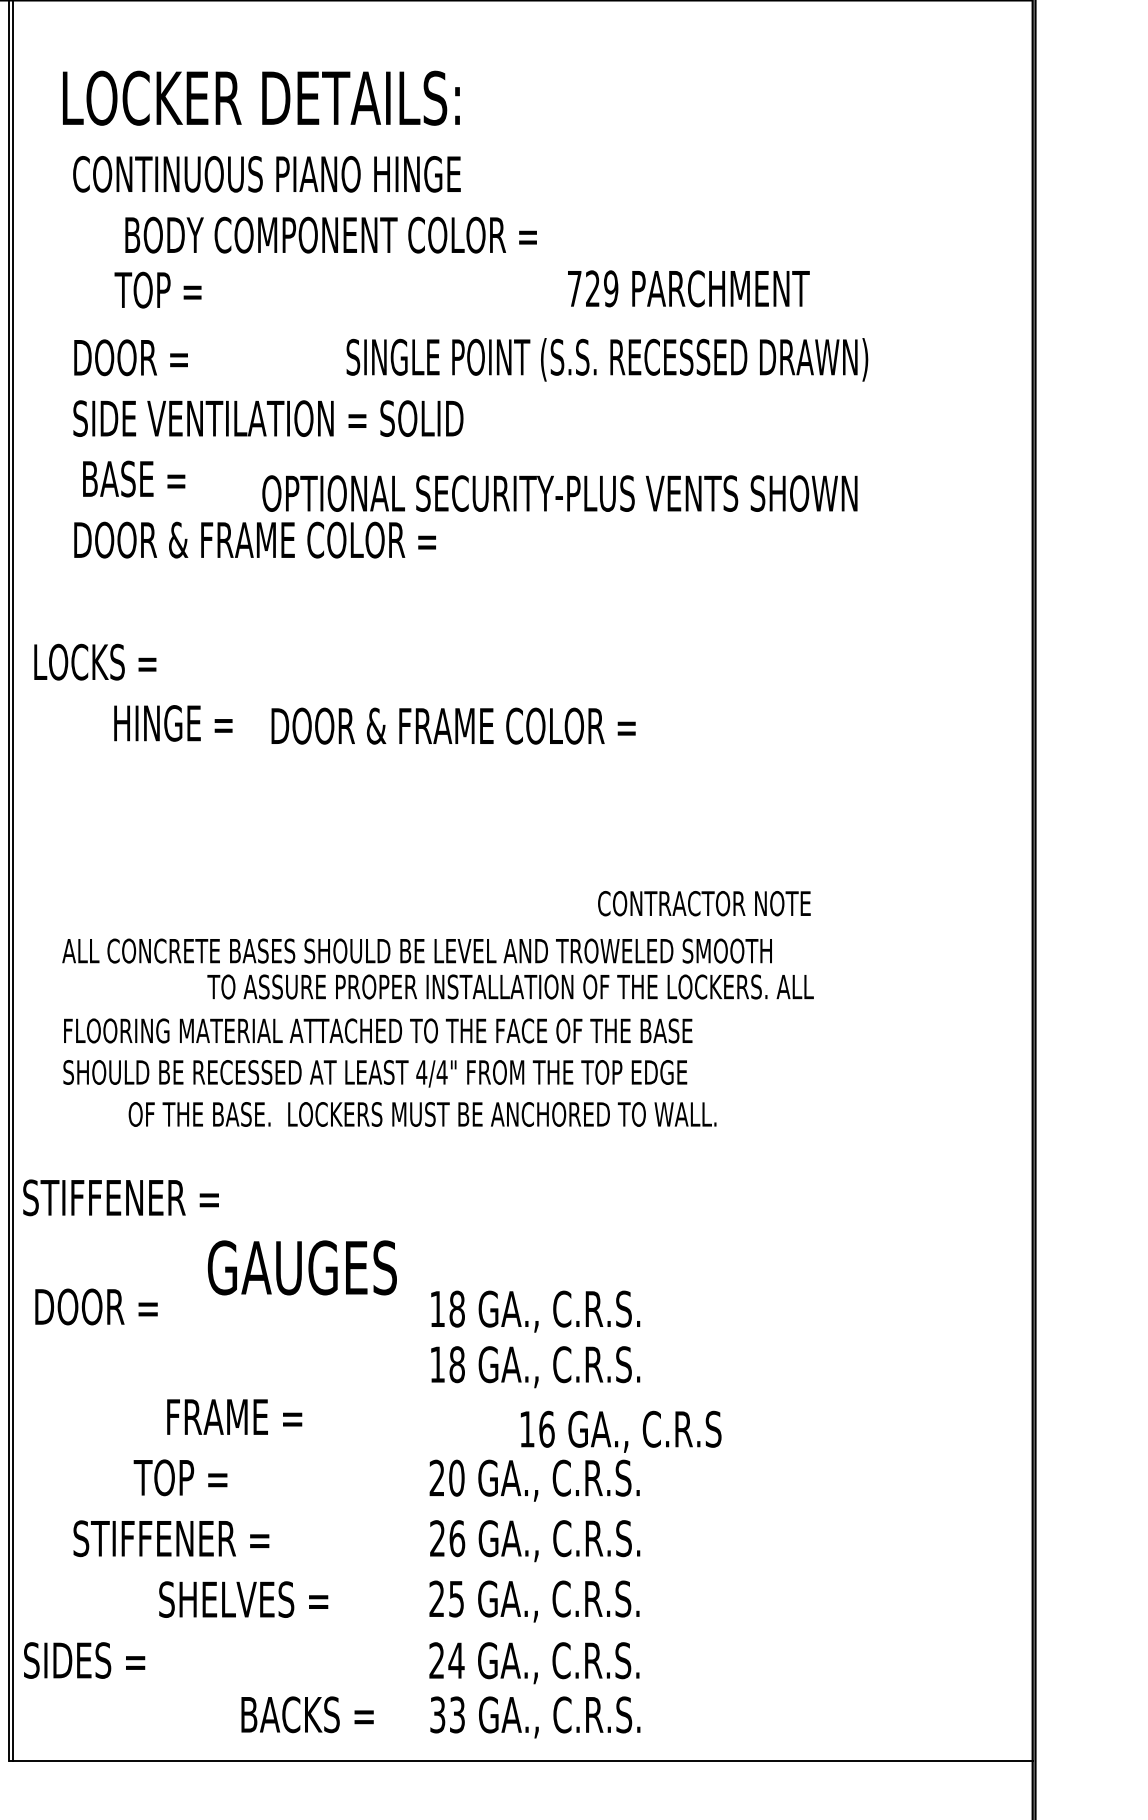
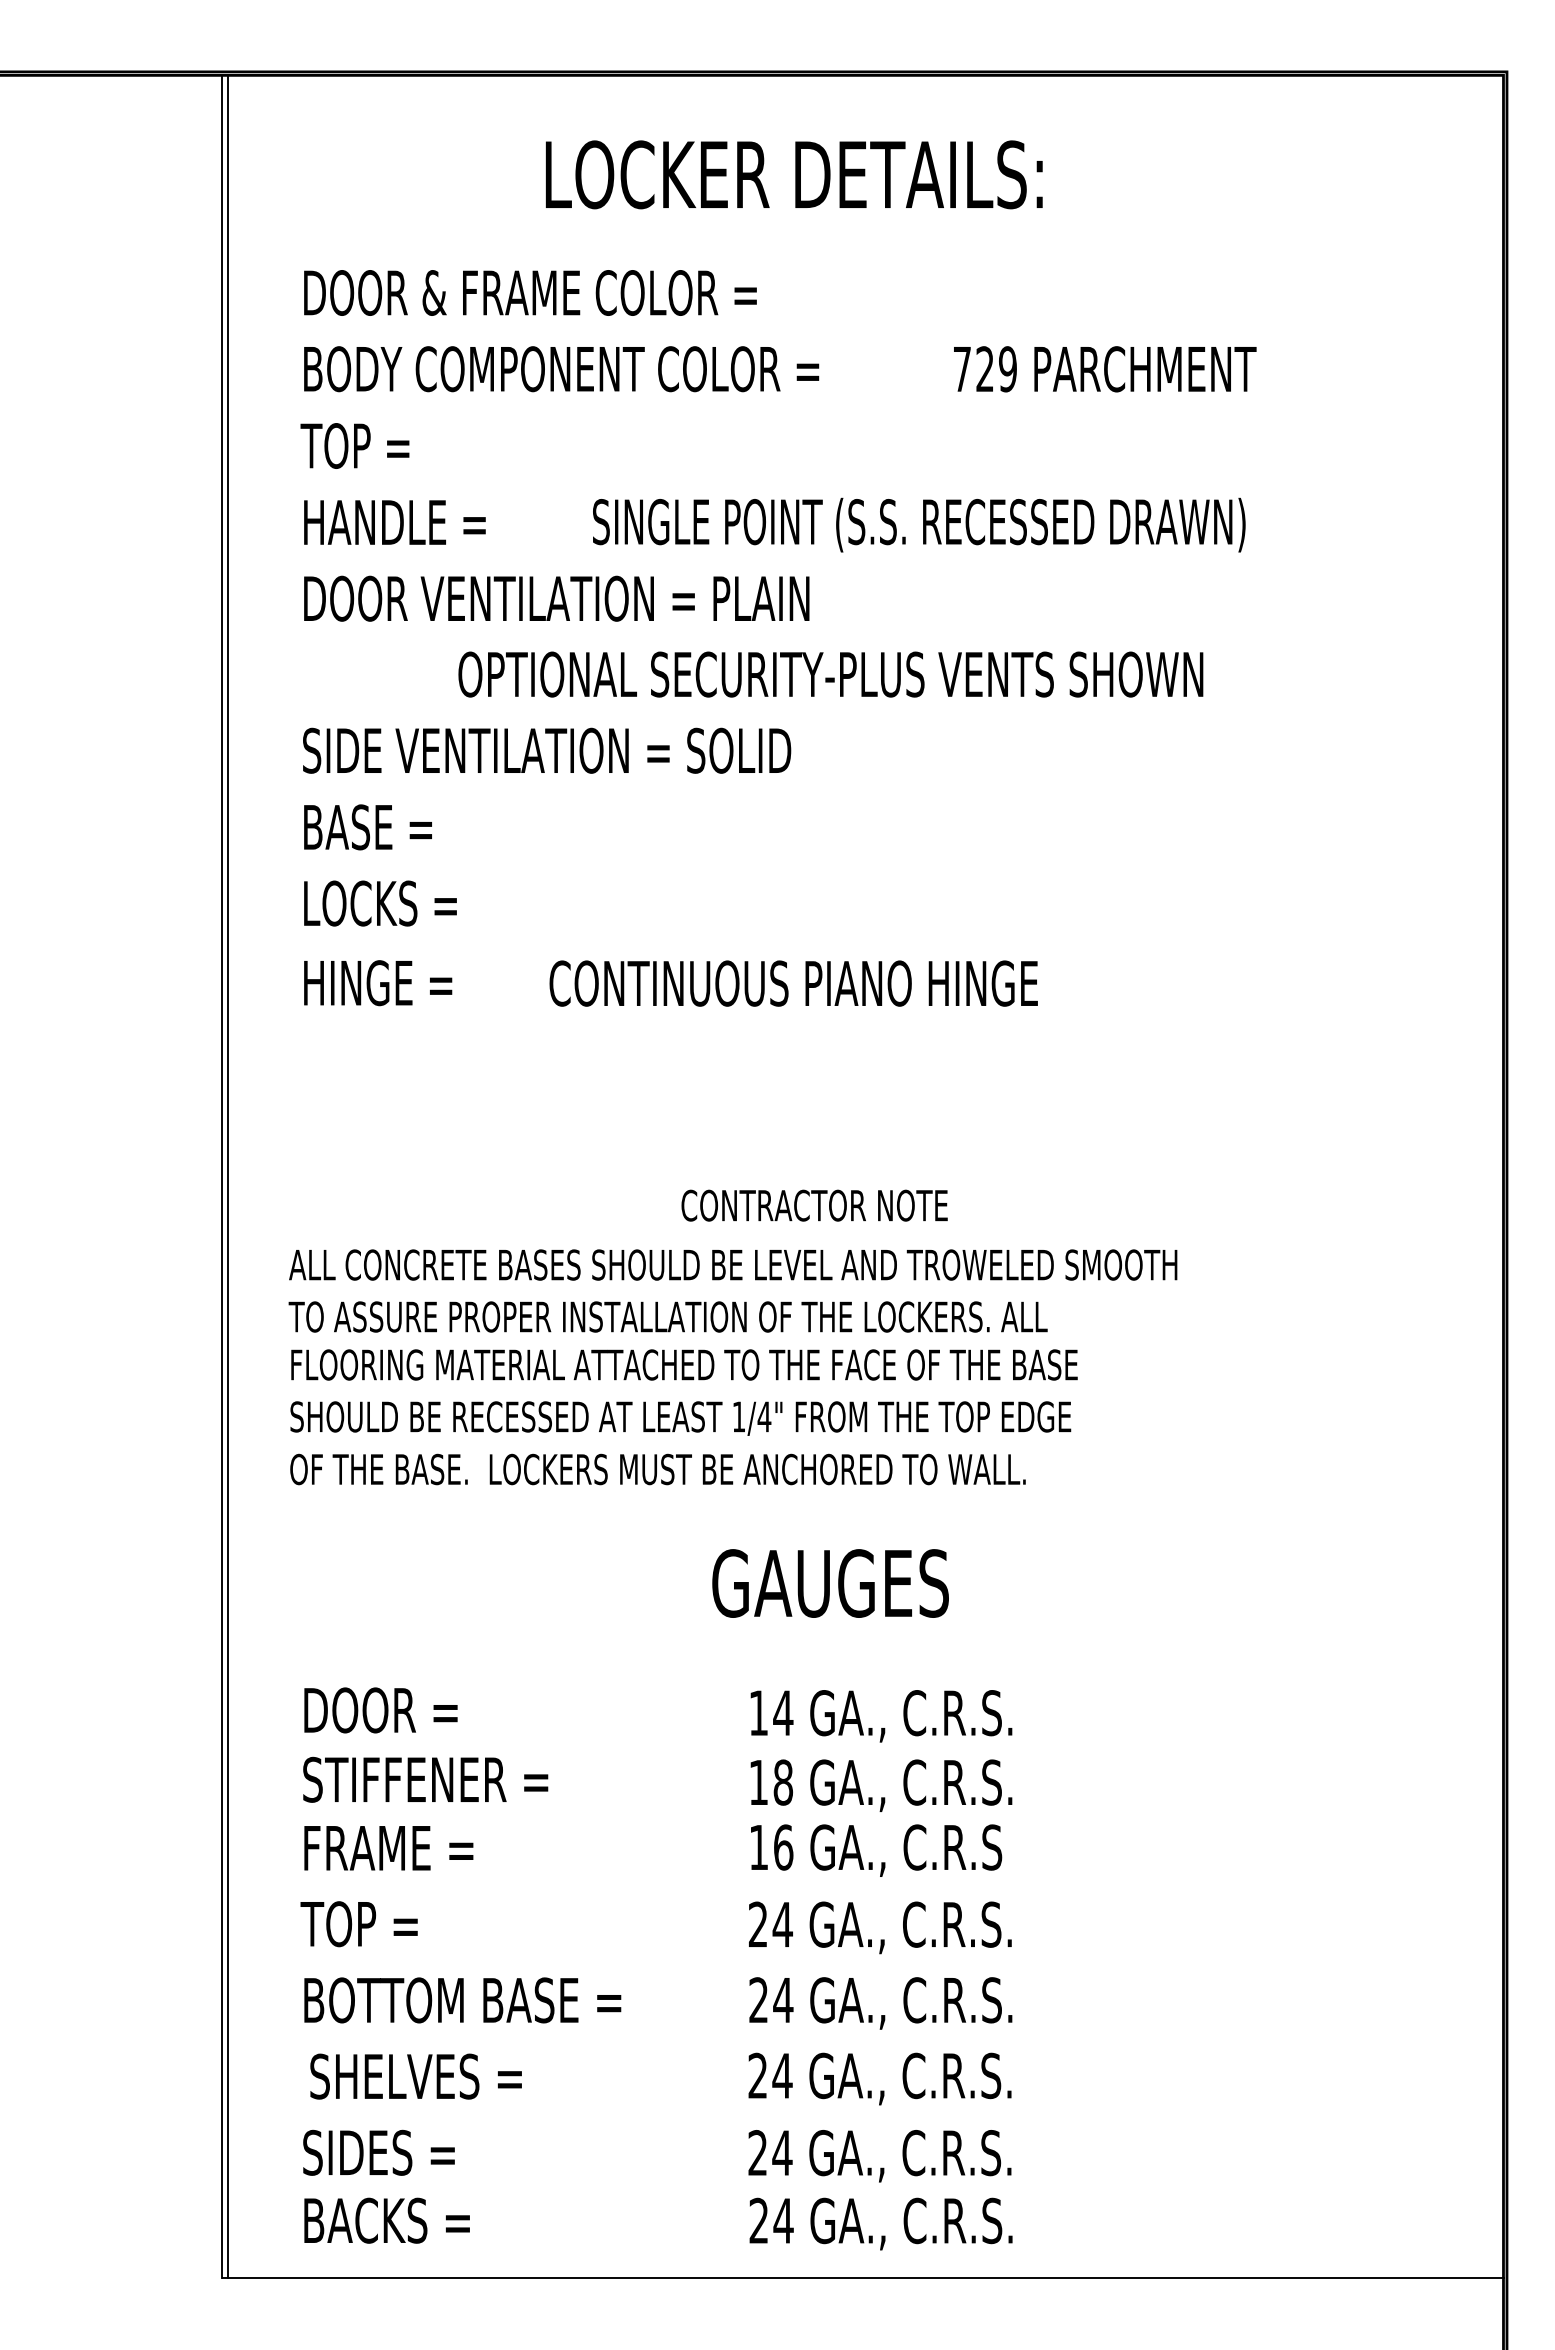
text: (260, 98) -> (793, 174), moved
text: (266, 173) -> (544, 292), CONTINUOUS PIANO HINGE -> DOOR & FRAME COLOR =
text: (331, 235) -> (561, 369), moved
text: (689, 288) -> (1105, 369), moved
text: (157, 289) -> (354, 445), moved
text: (148, 357) -> (396, 522), DOOR = -> HANDLE =
text: (607, 359) -> (919, 524), moved
text: (275, 418) -> (556, 598), SIDE VENTILATION = SOLID -> DOOR VENTILATION = PLAIN
text: (133, 479) -> (367, 827), moved
text: (559, 493) -> (830, 674), moved
text: (268, 539) -> (547, 750), DOOR & FRAME COLOR = -> SIDE VENTILATION = SOLID
text: (95, 662) -> (380, 903), moved
text: (173, 723) -> (378, 983), moved
text: (465, 726) -> (793, 983), DOOR & FRAME COLOR = -> CONTINUOUS PIANO HINGE
text: (704, 903) -> (814, 1205), moved
text: (510, 986) -> (667, 1316), moved
text: (421, 1072) -> (738, 1416), 4/4" -> 1/4"
text: (422, 1114) -> (657, 1469), moved
text: (120, 1197) -> (425, 1779), moved
text: (302, 1267) -> (830, 1583), moved
text: (96, 1307) -> (380, 1710), moved
text: (457, 1309) -> (783, 1713), 18 -> 14
text: (234, 1417) -> (388, 1848), moved
text: (621, 1431) -> (876, 1850), moved
text: (180, 1478) -> (358, 1924), moved
text: (456, 1478) -> (782, 1924), 20 -> 24
text: (200, 1538) -> (462, 2000), STIFFENER = -> BOTTOM BASE =
text: (457, 1538) -> (783, 2000), 26 -> 24
text: (243, 1599) -> (415, 2076), moved
text: (456, 1599) -> (782, 2076), 25 -> 24
text: (84, 1660) -> (378, 2152), moved
text: (307, 1714) -> (386, 2220), moved
text: (447, 1714) -> (771, 2220), 33 -> 24

